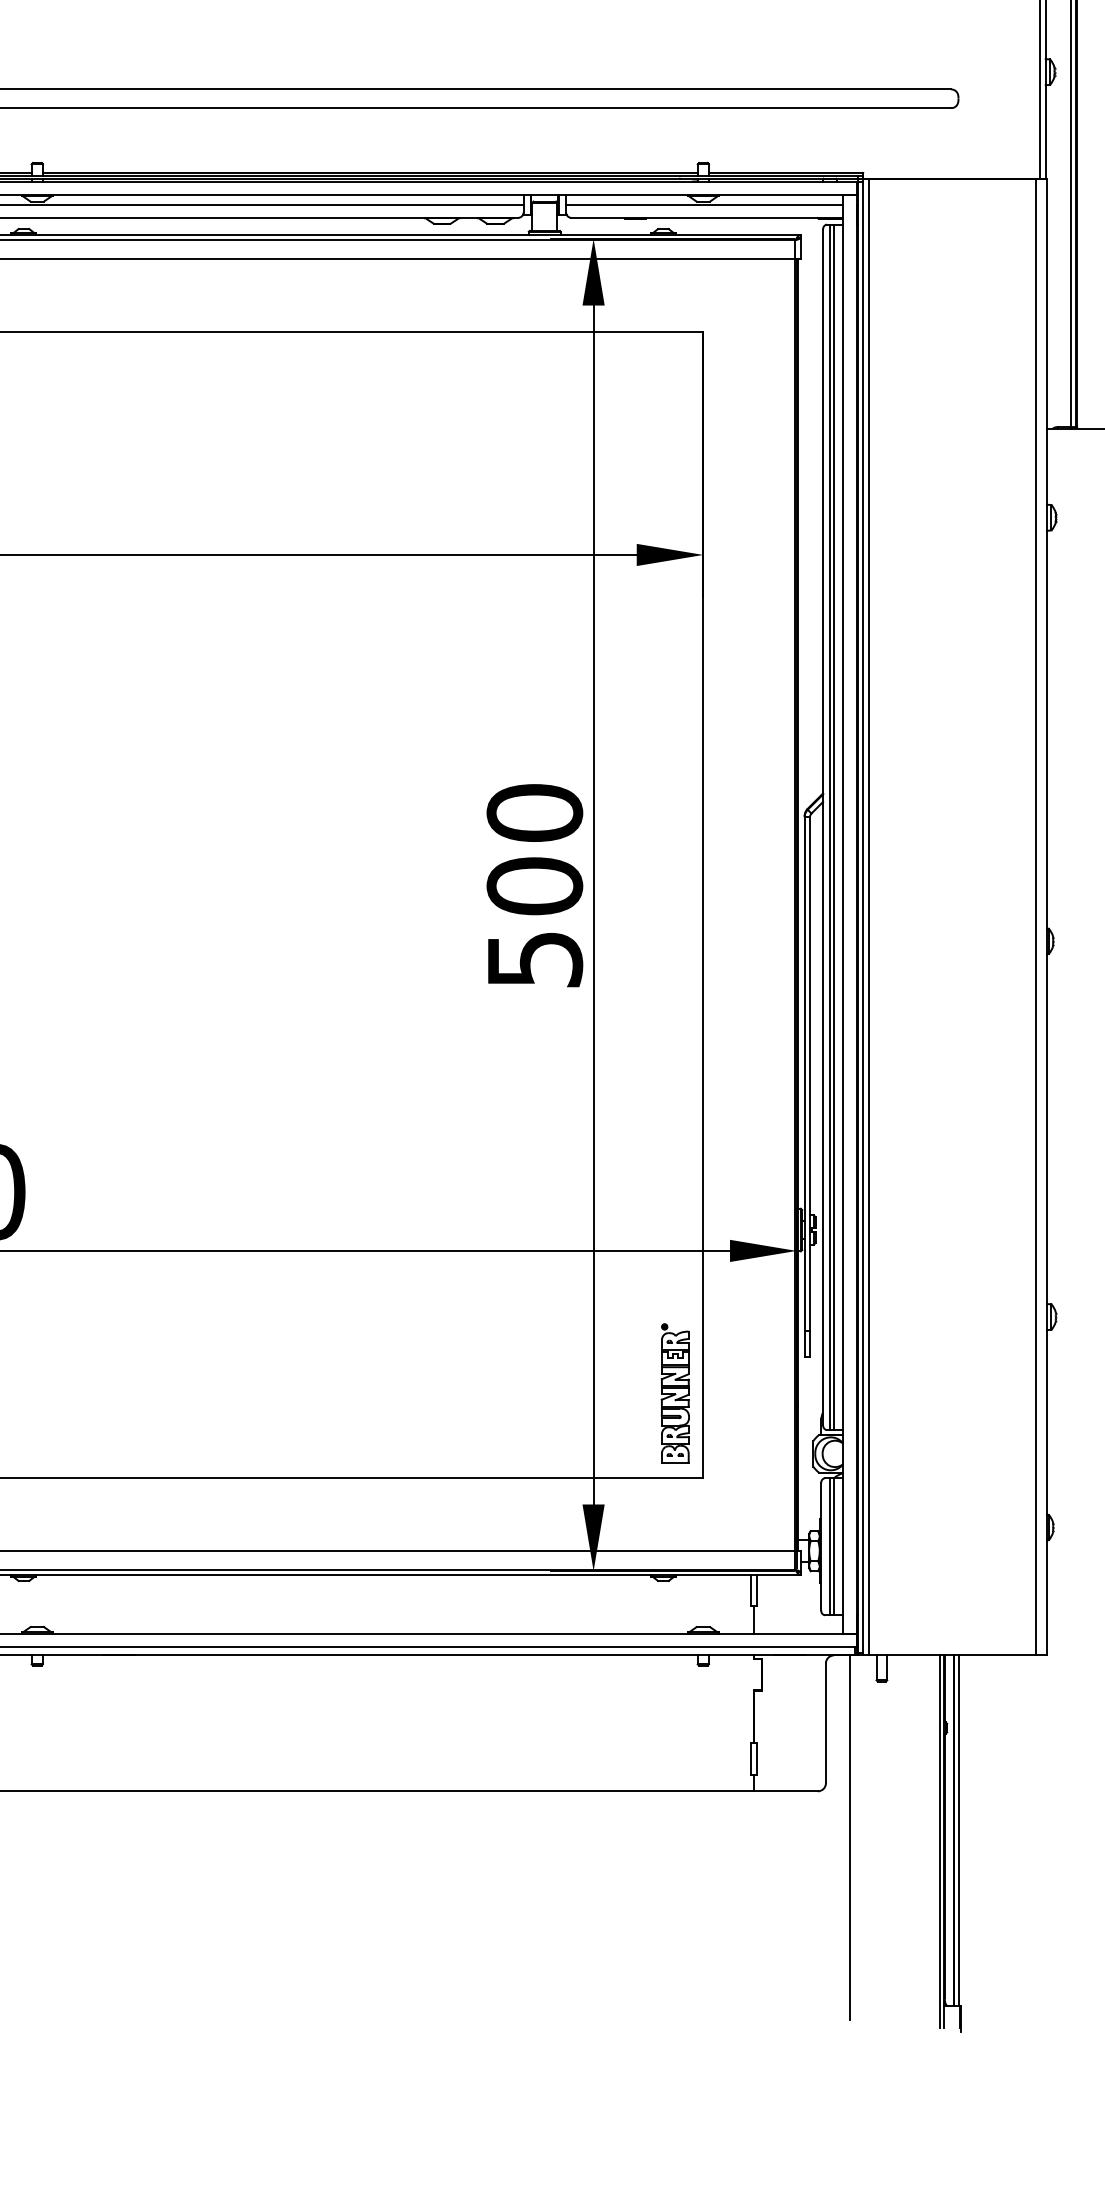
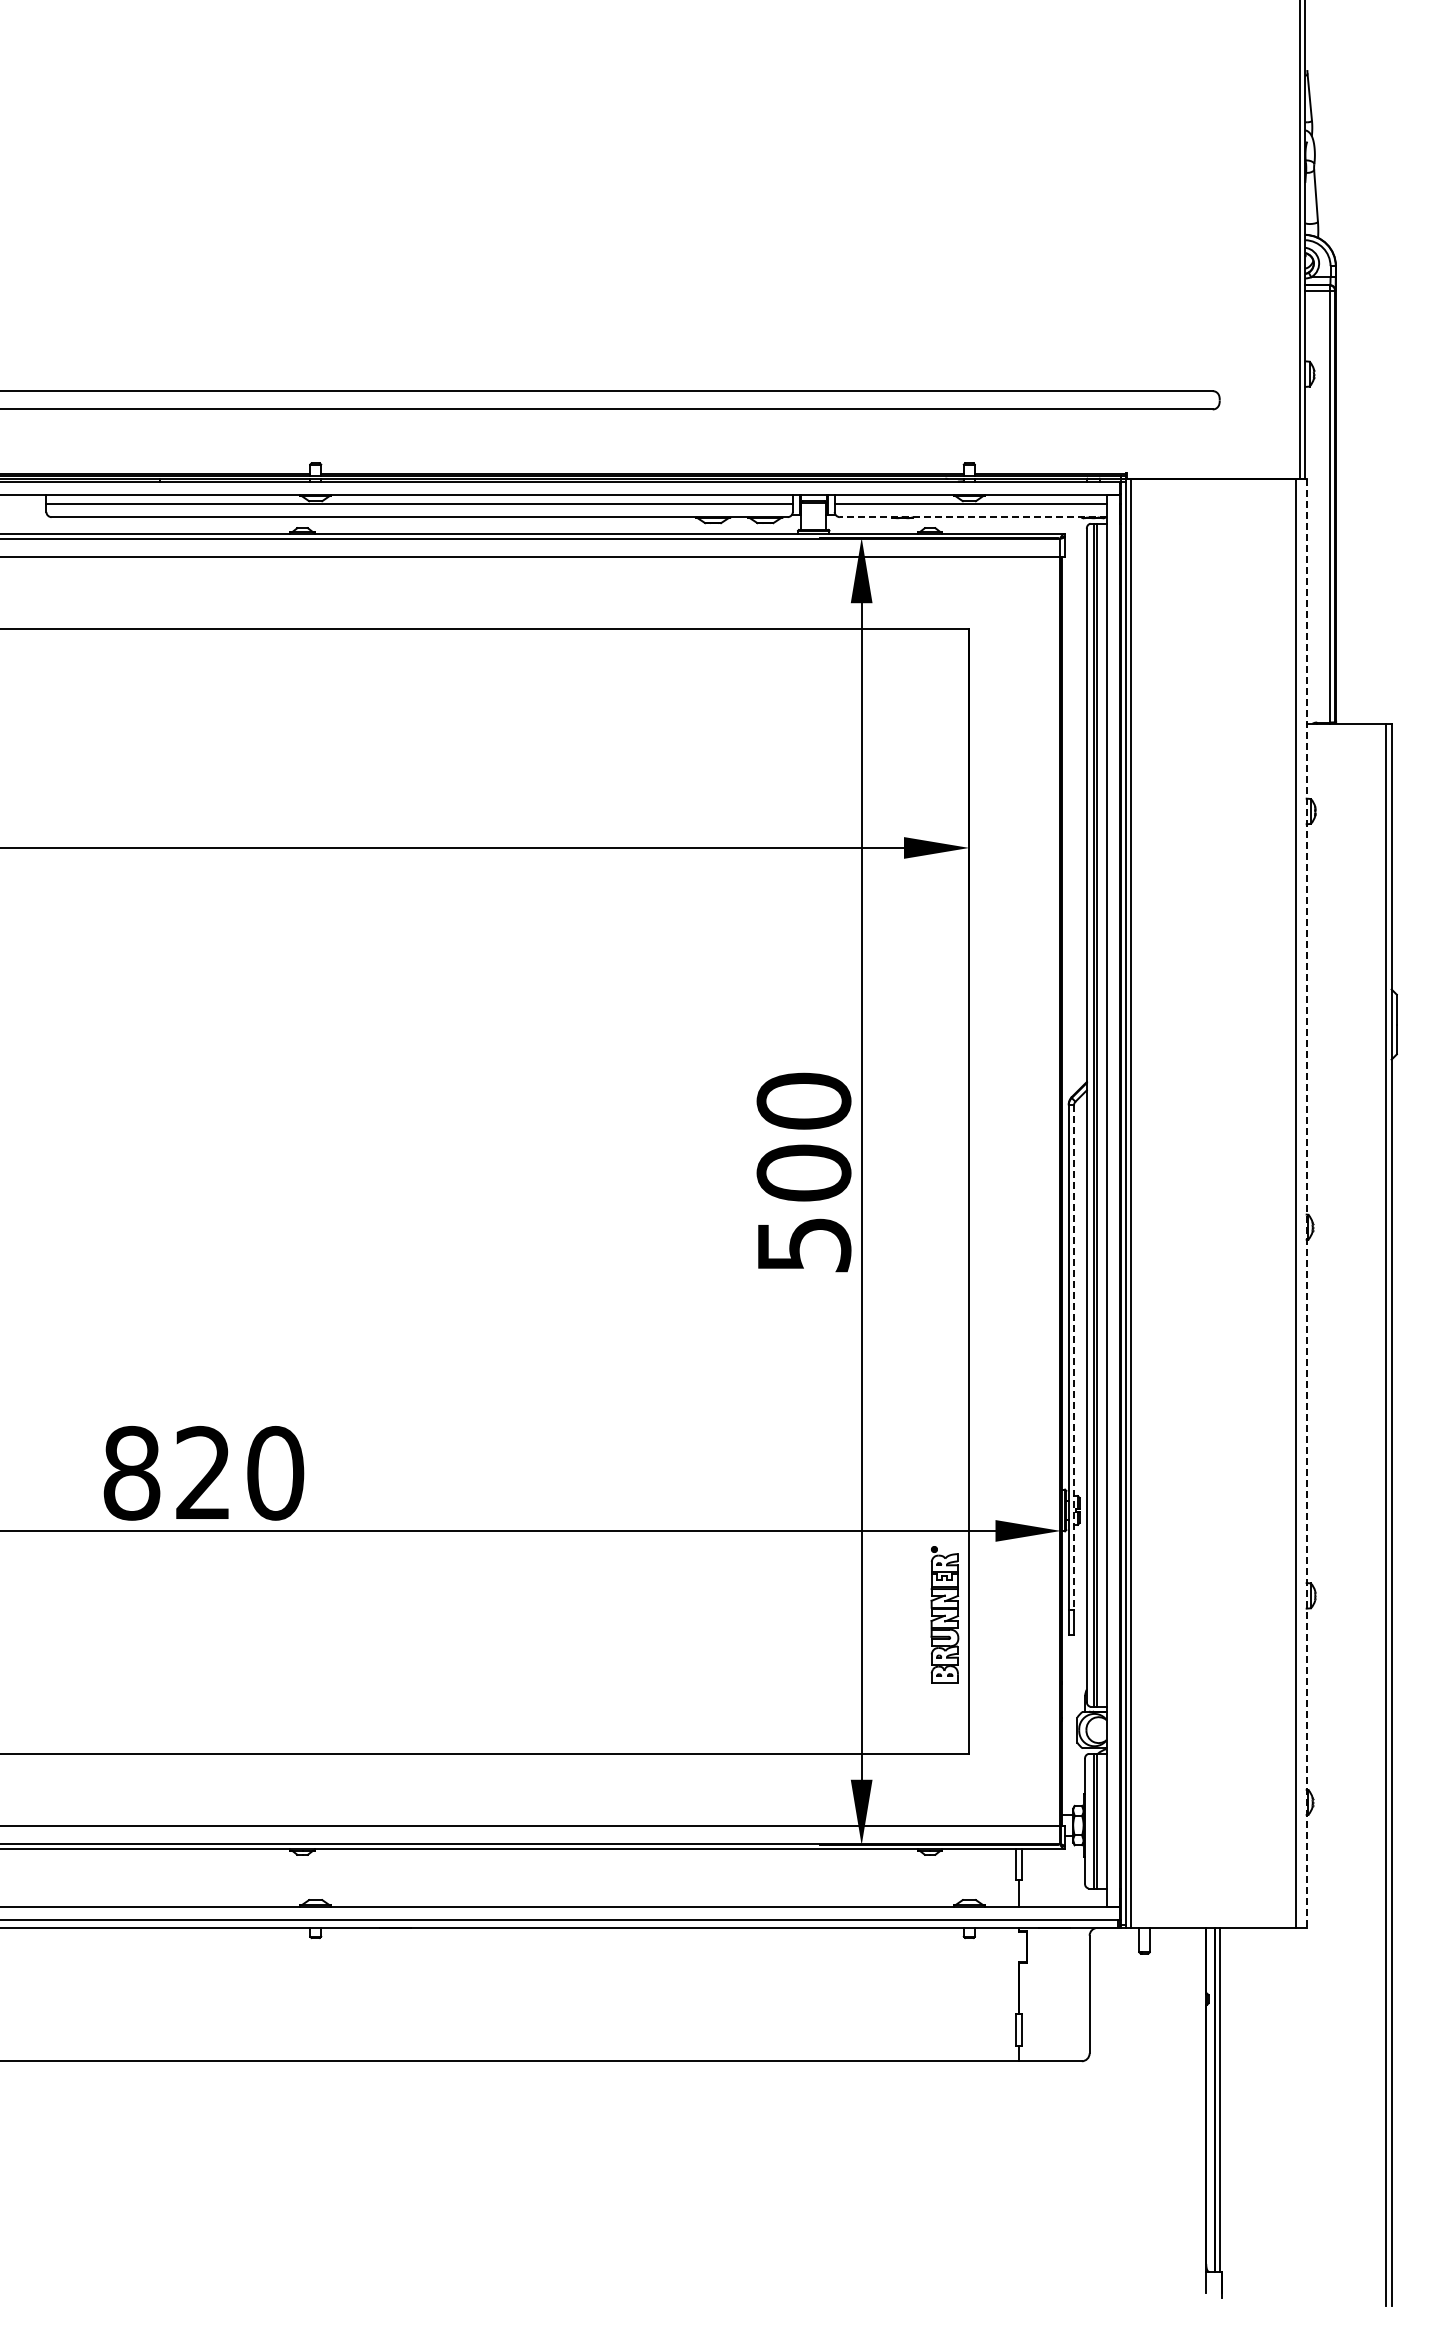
line: (706, 218) -> (972, 517), solid -> dashed
line: (1046, 918) -> (1306, 1204), solid -> dashed
line: (809, 1075) -> (1073, 1358), solid -> dashed
part: (674, 1393) -> (944, 1614), moved
line: (850, 1837) -> (1113, 2106), removed
line: (939, 1841) -> (1201, 2110), removed

